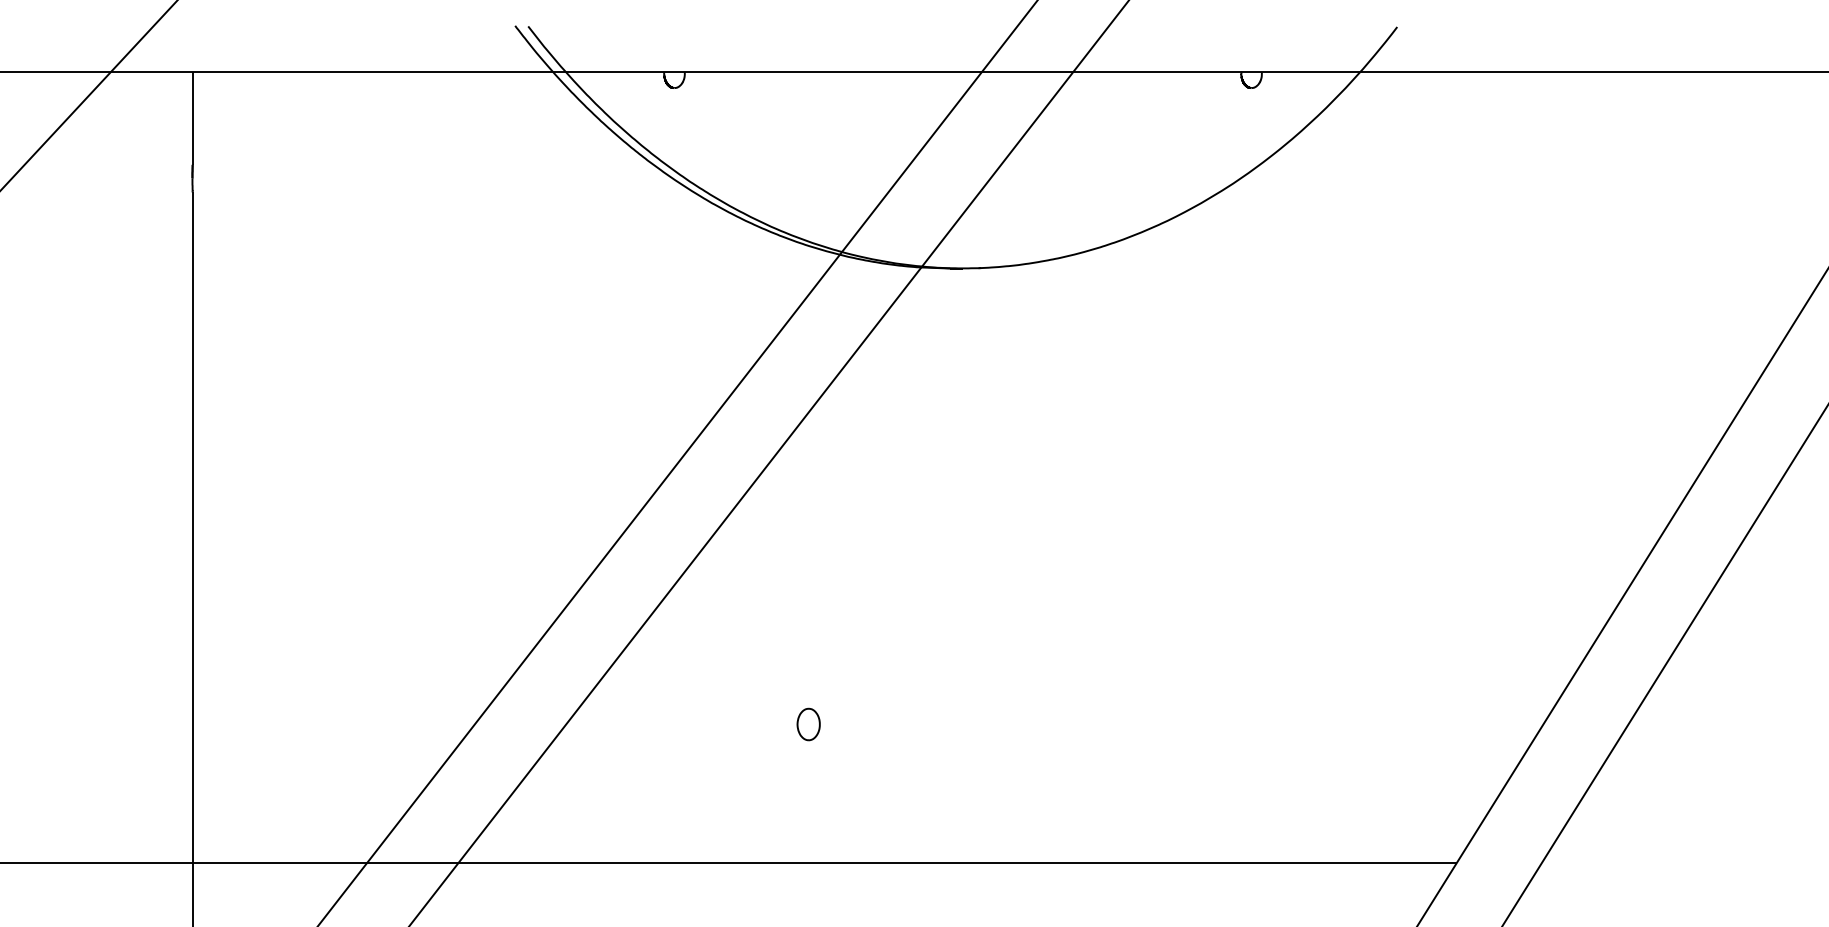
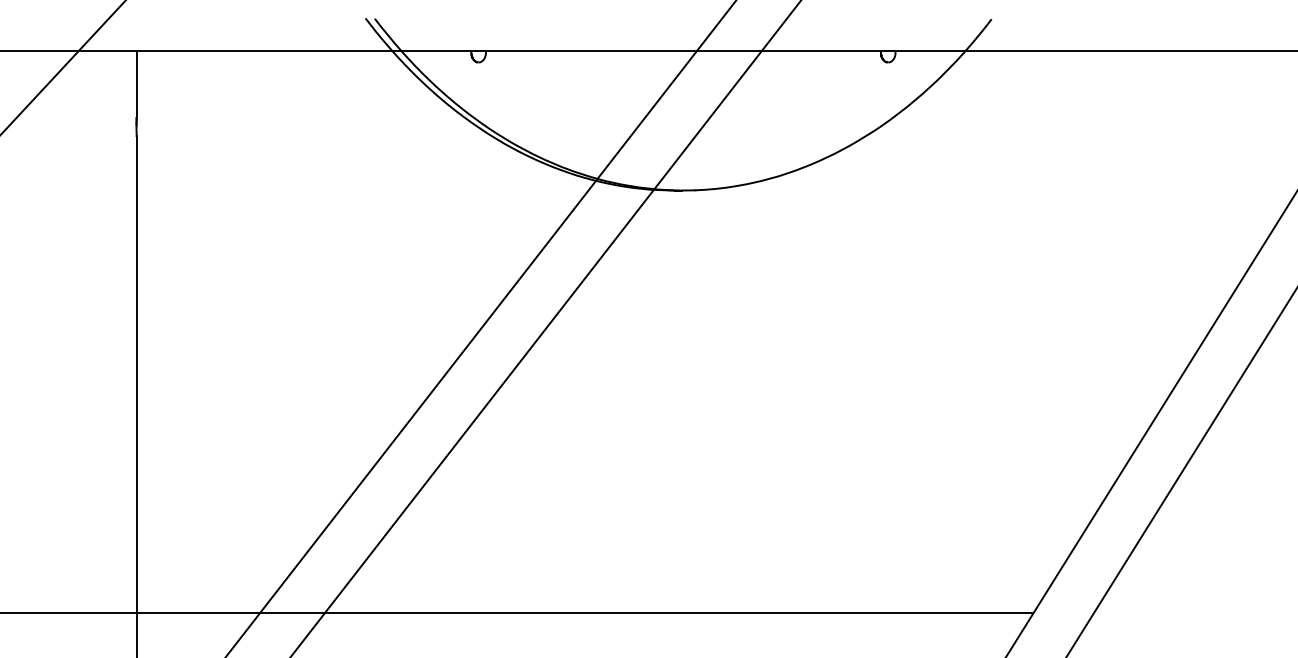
part: (808, 724) -> (573, 514), removed

